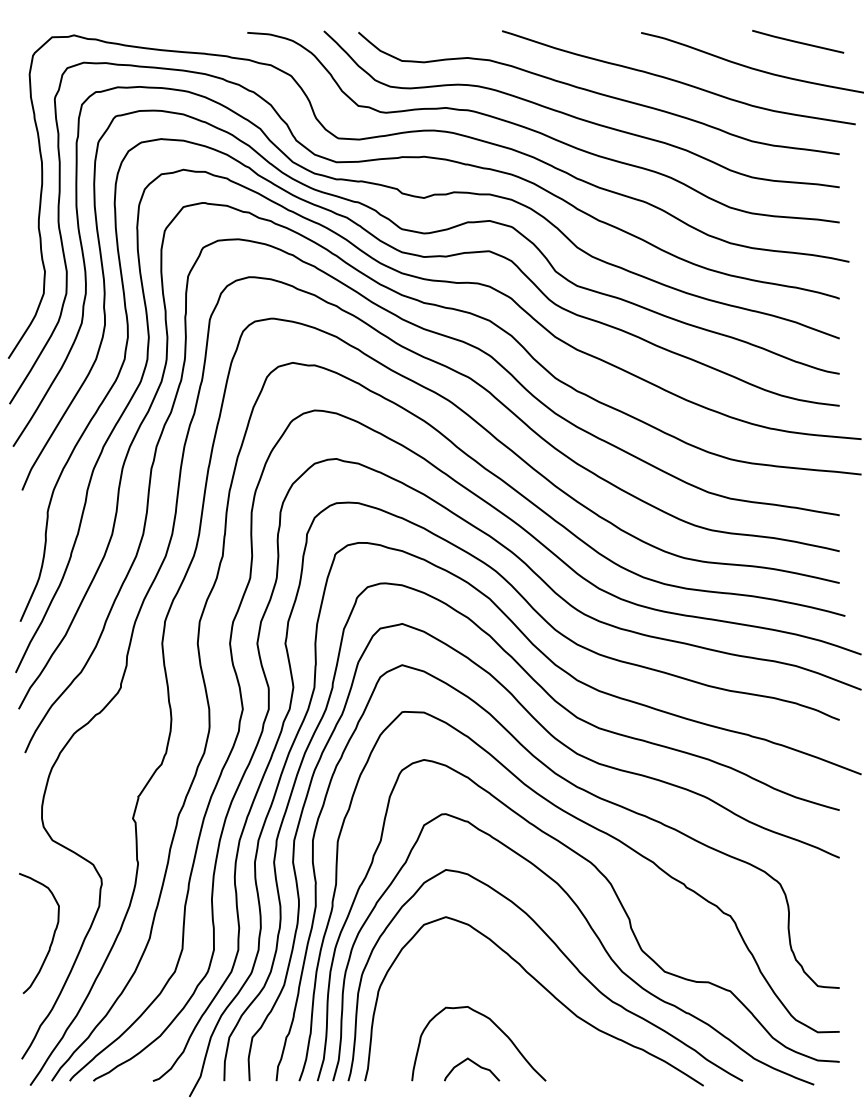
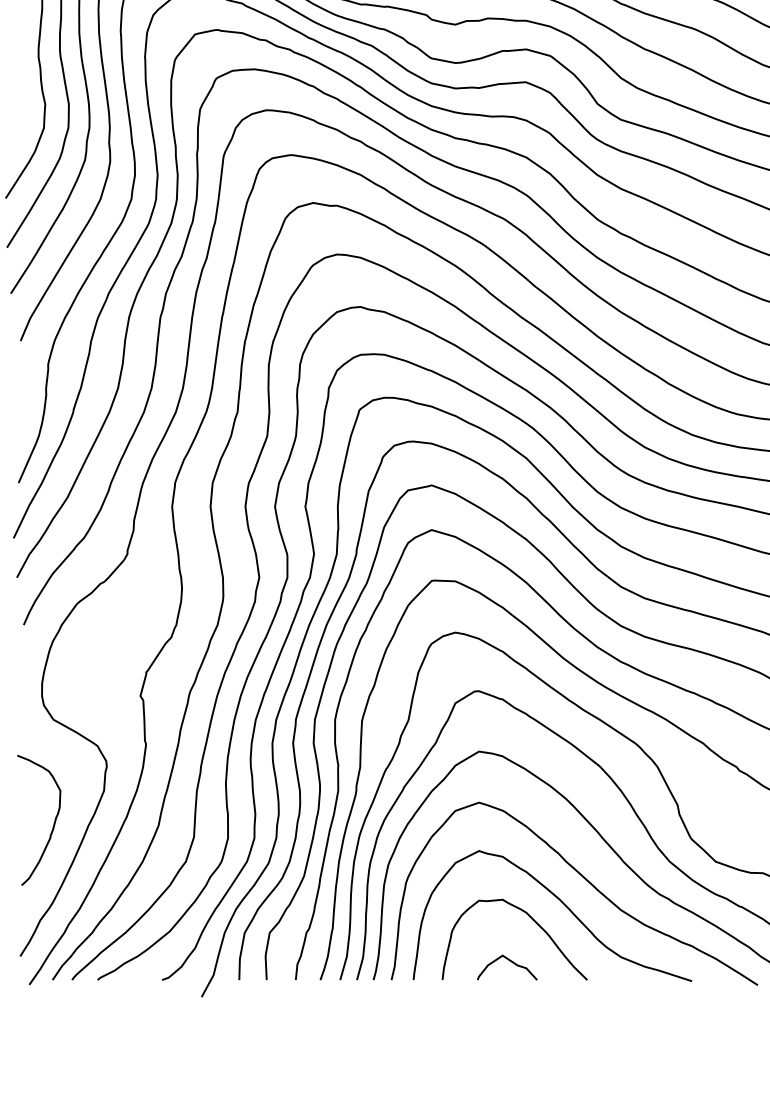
curve: (523, 1011) -> (562, 904), added

